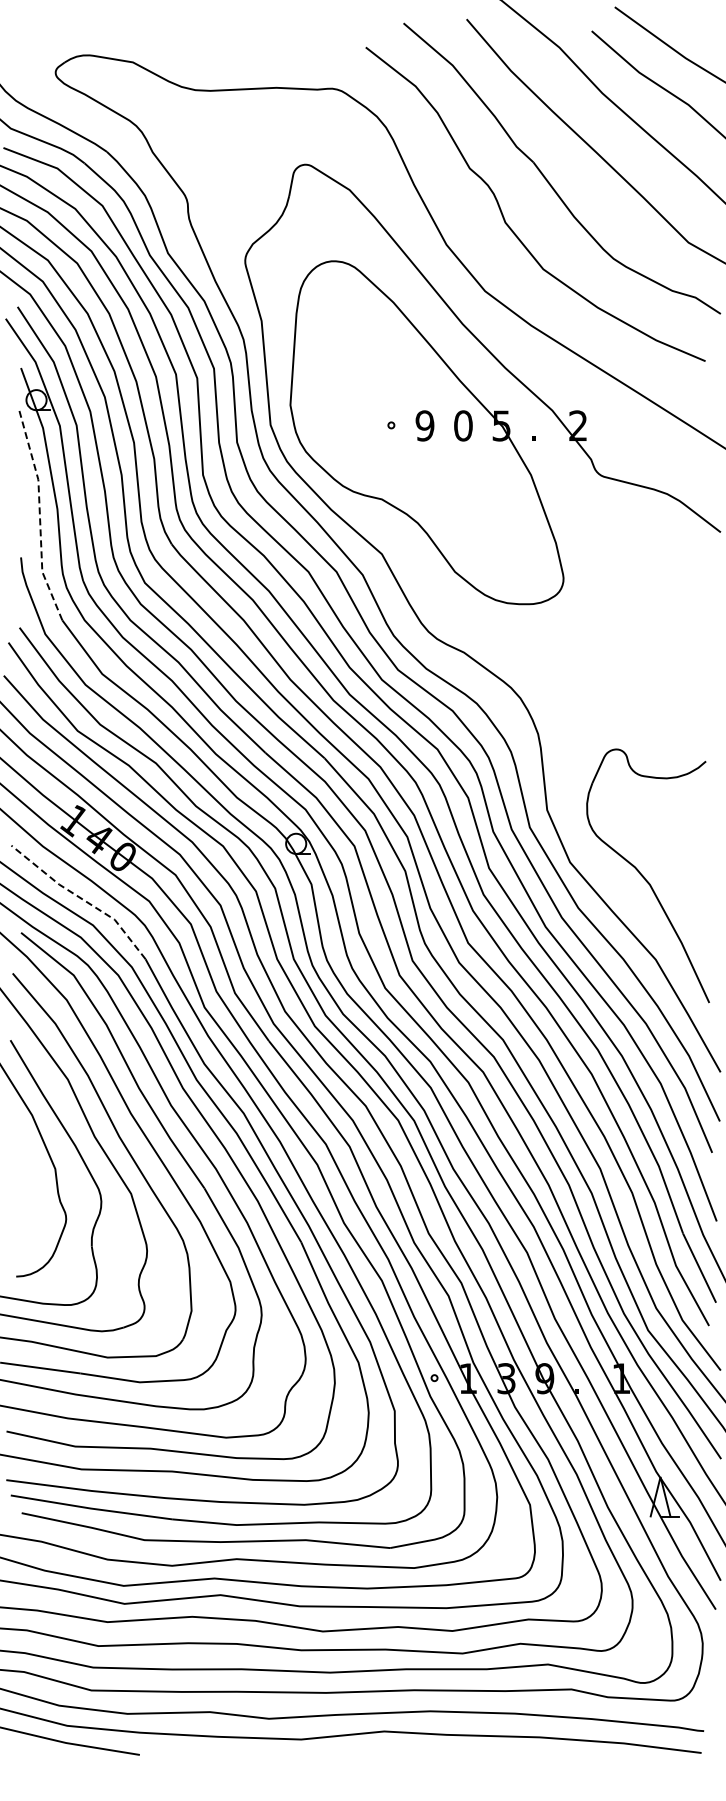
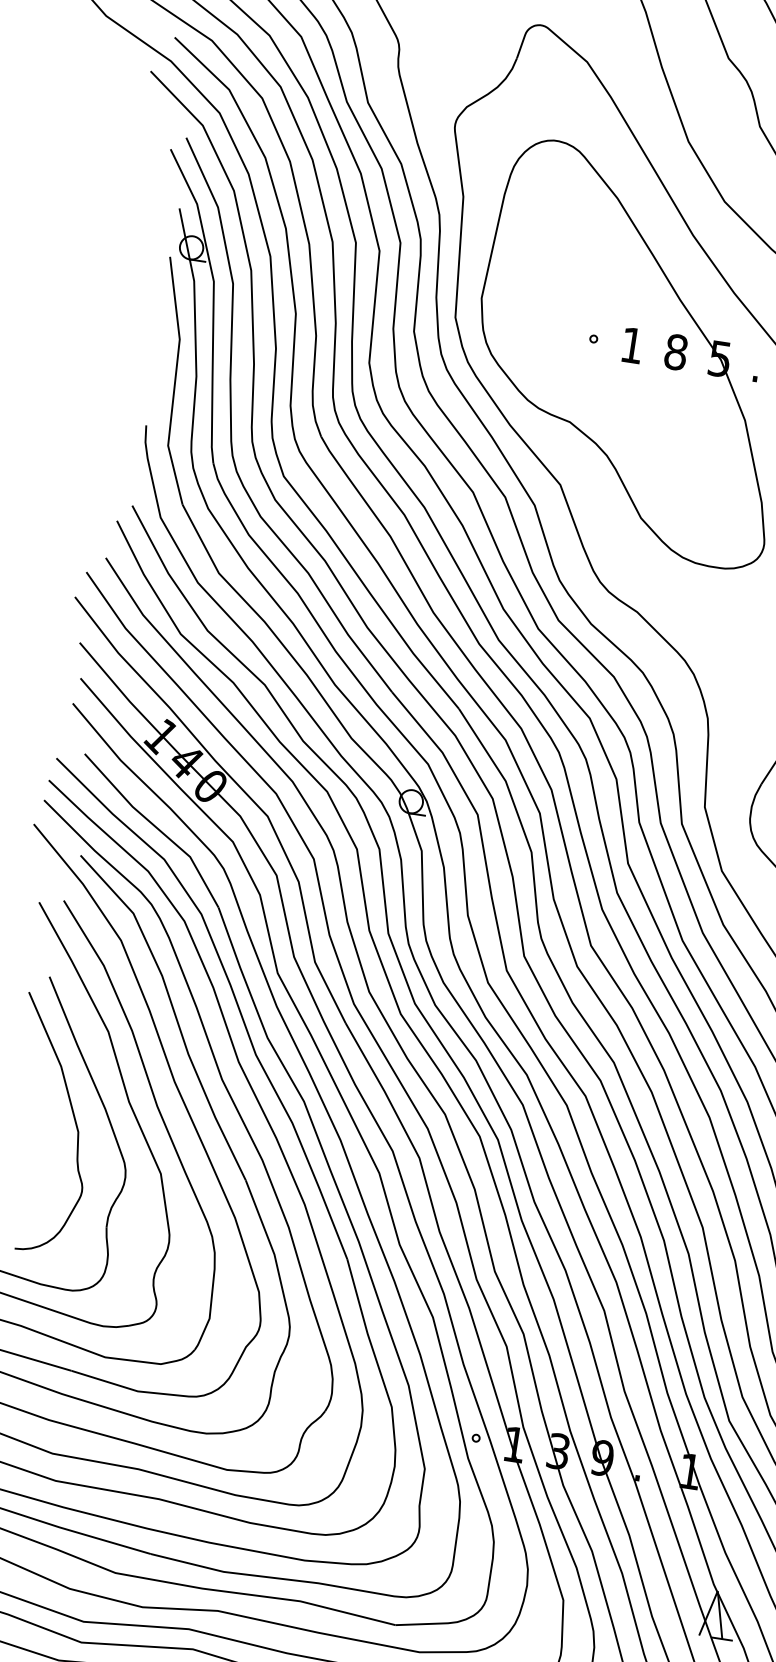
text: (424, 425) -> (631, 344), 9 -> 1
text: (463, 425) -> (676, 351), 0 -> 8
line: (39, 516) -> (174, 381), dashed -> solid
line: (81, 898) -> (155, 826), dashed -> solid

